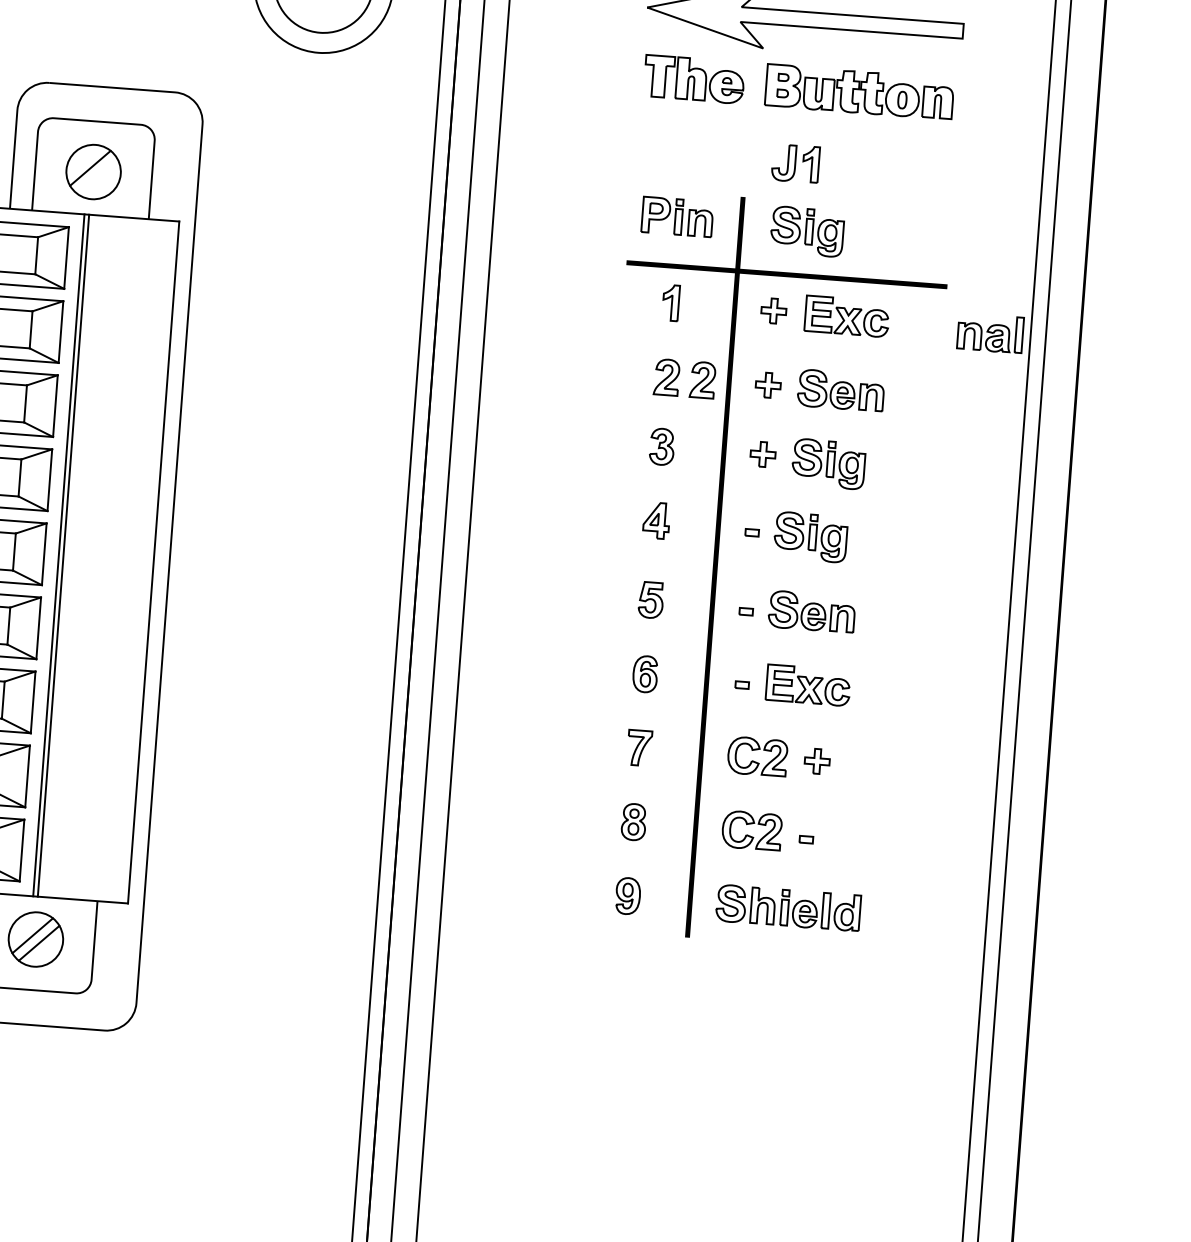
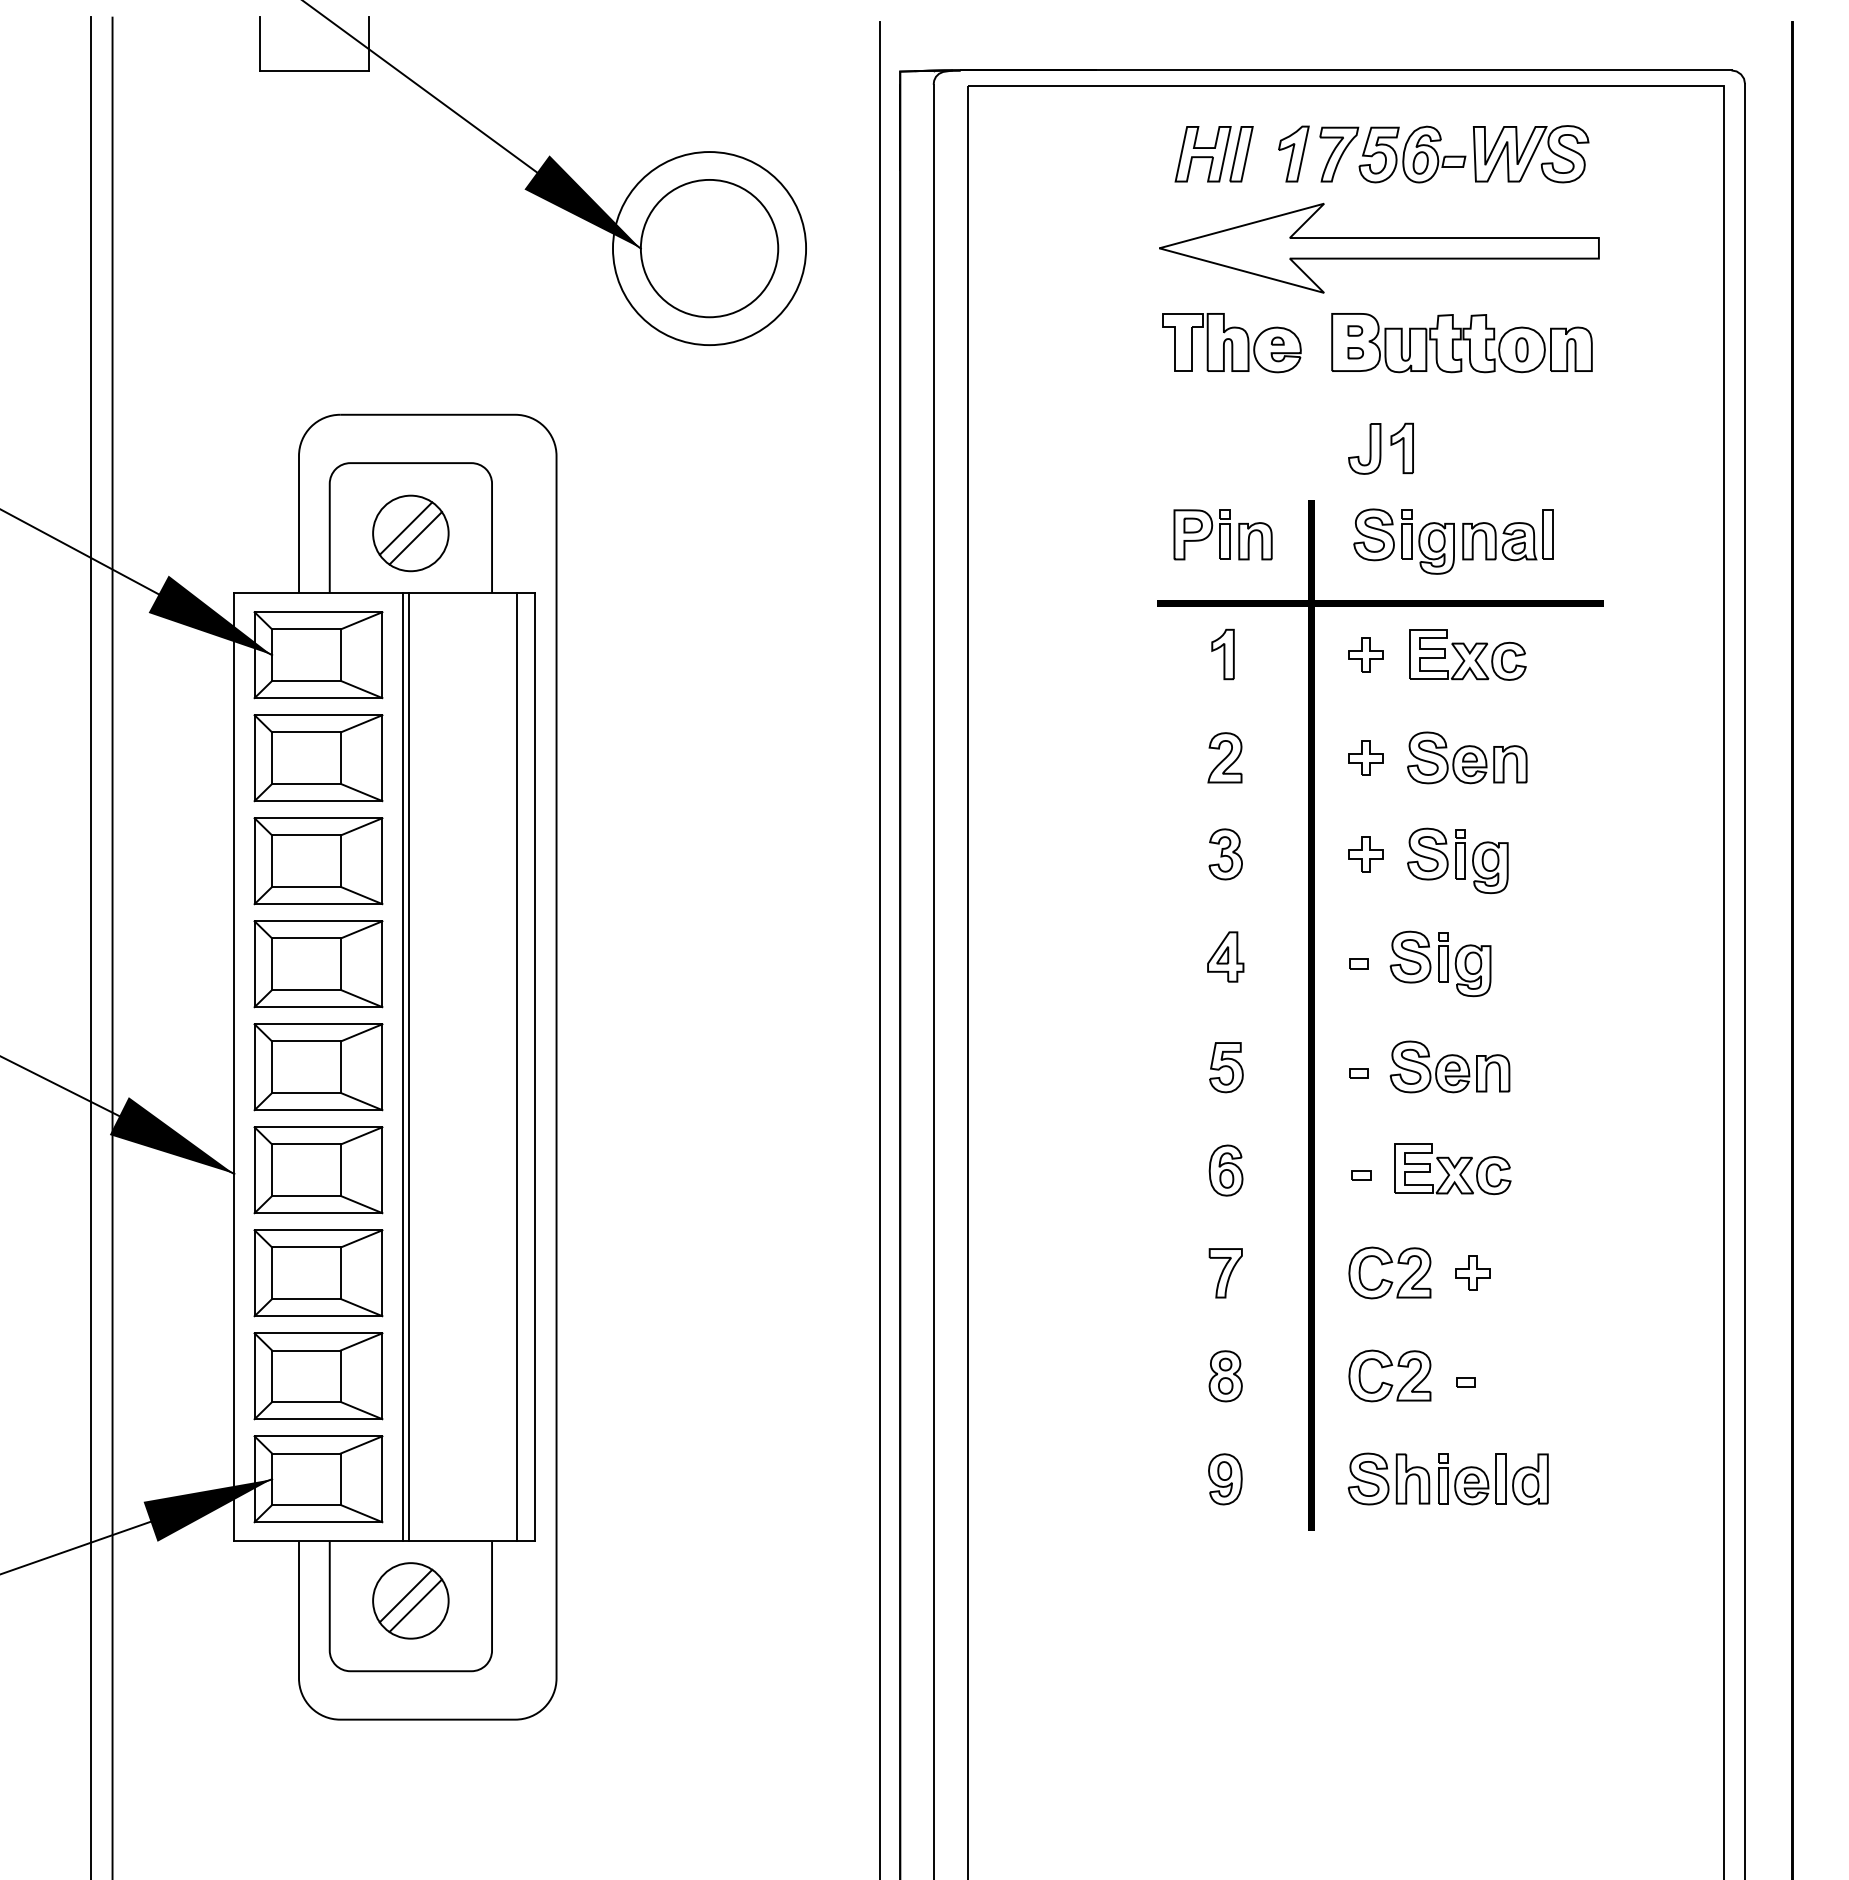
line: (96, 175) -> (415, 538), added
part: (990, 333) -> (1507, 535), moved
part: (702, 379) -> (1274, 757), removed
line: (141, 561) -> (517, 1066), added

